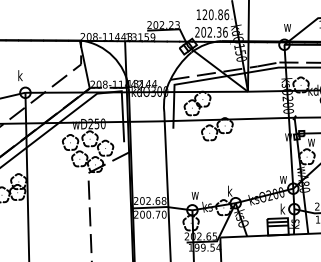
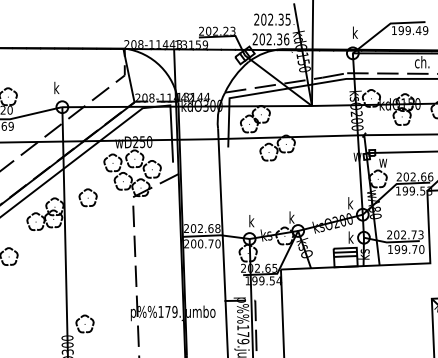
text: (212, 14) -> (272, 19), 120.86 -> 202.35
text: (287, 26) -> (356, 32), w -> k
part: (47, 173) -> (87, 197), added
text: (283, 178) -> (351, 203), w -> k
text: (194, 194) -> (252, 221), w -> k

